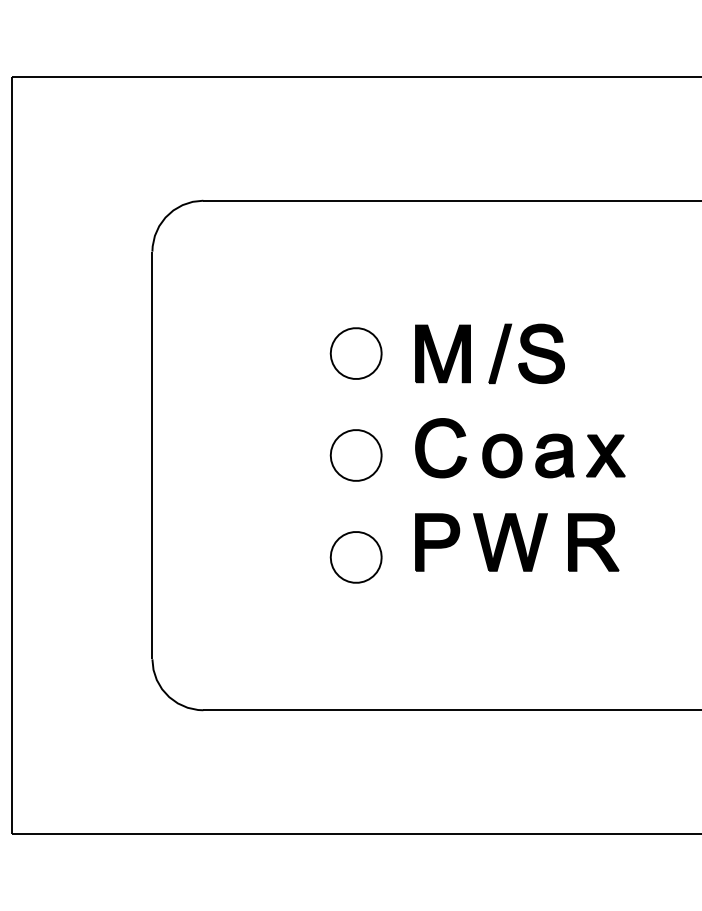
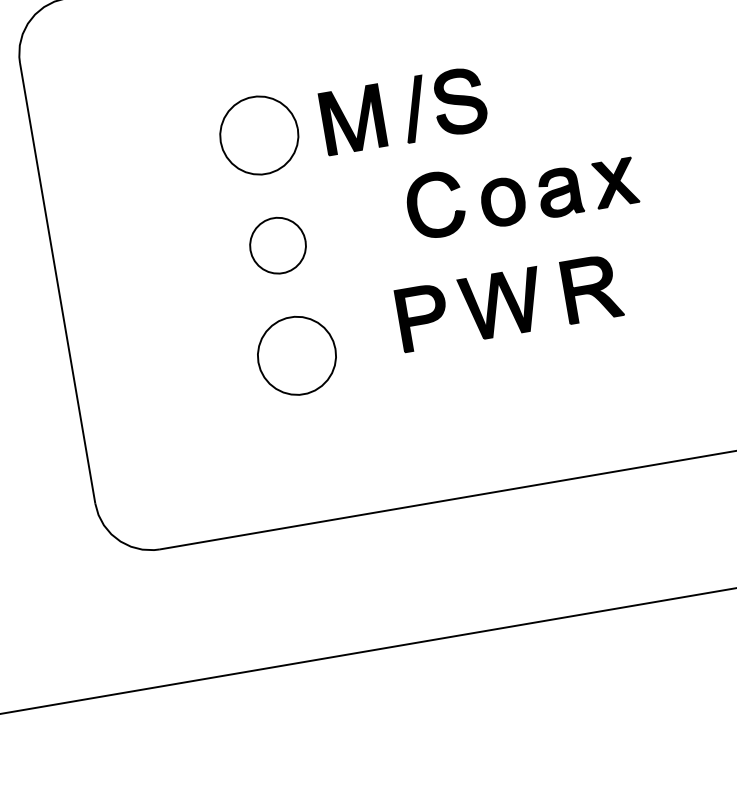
part: (355, 353) -> (258, 135), size x1.4
part: (520, 448) -> (521, 190), moved
part: (517, 542) -> (509, 302), moved
part: (355, 557) -> (296, 356), size x1.4

